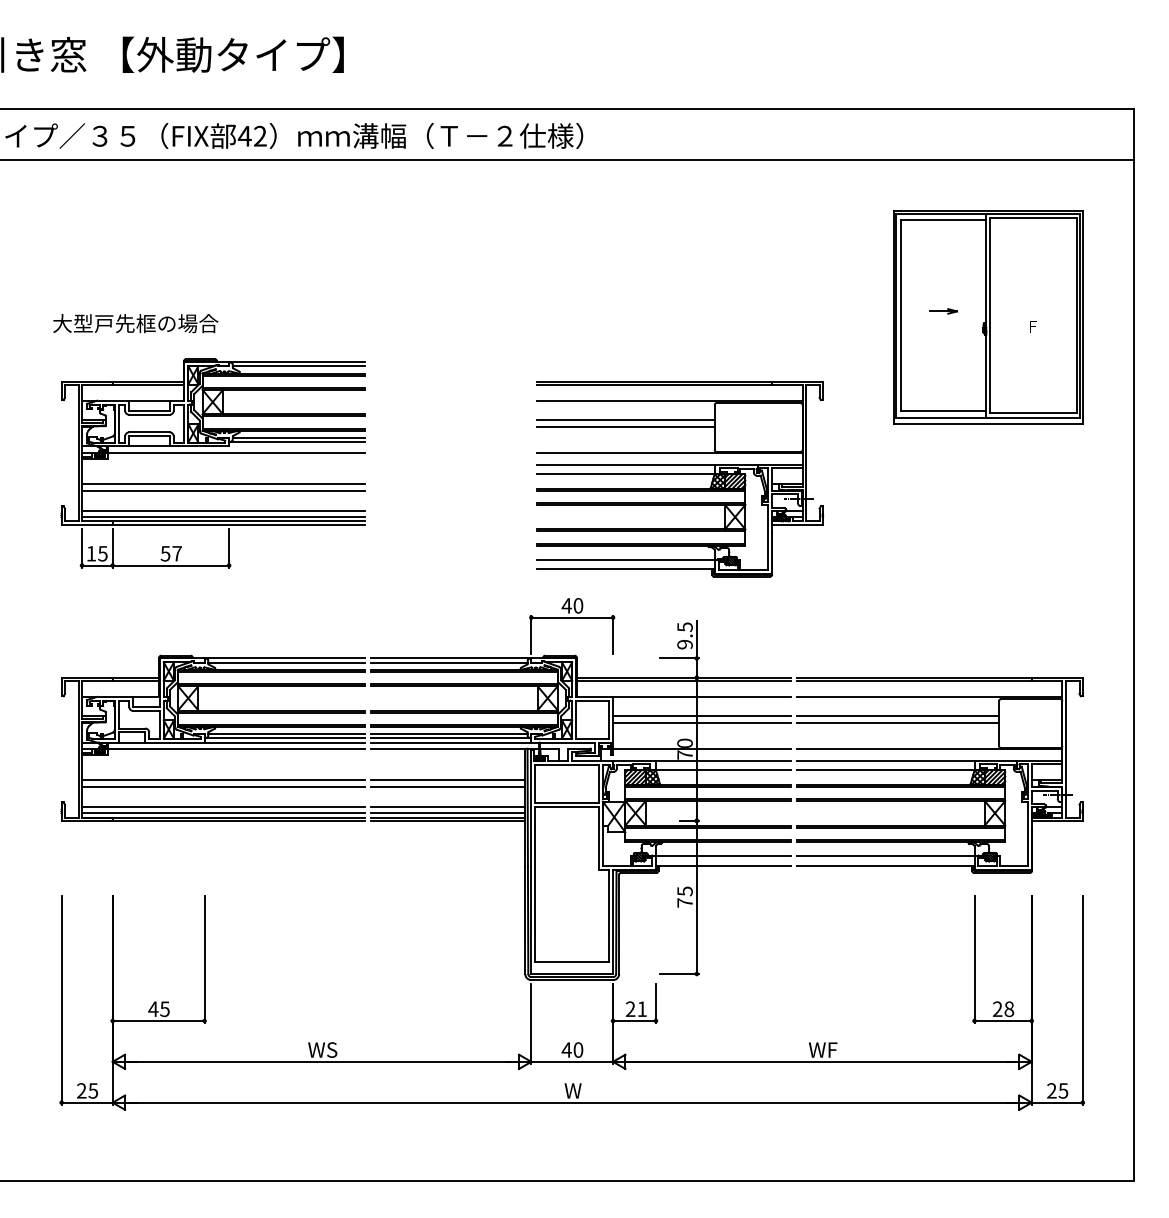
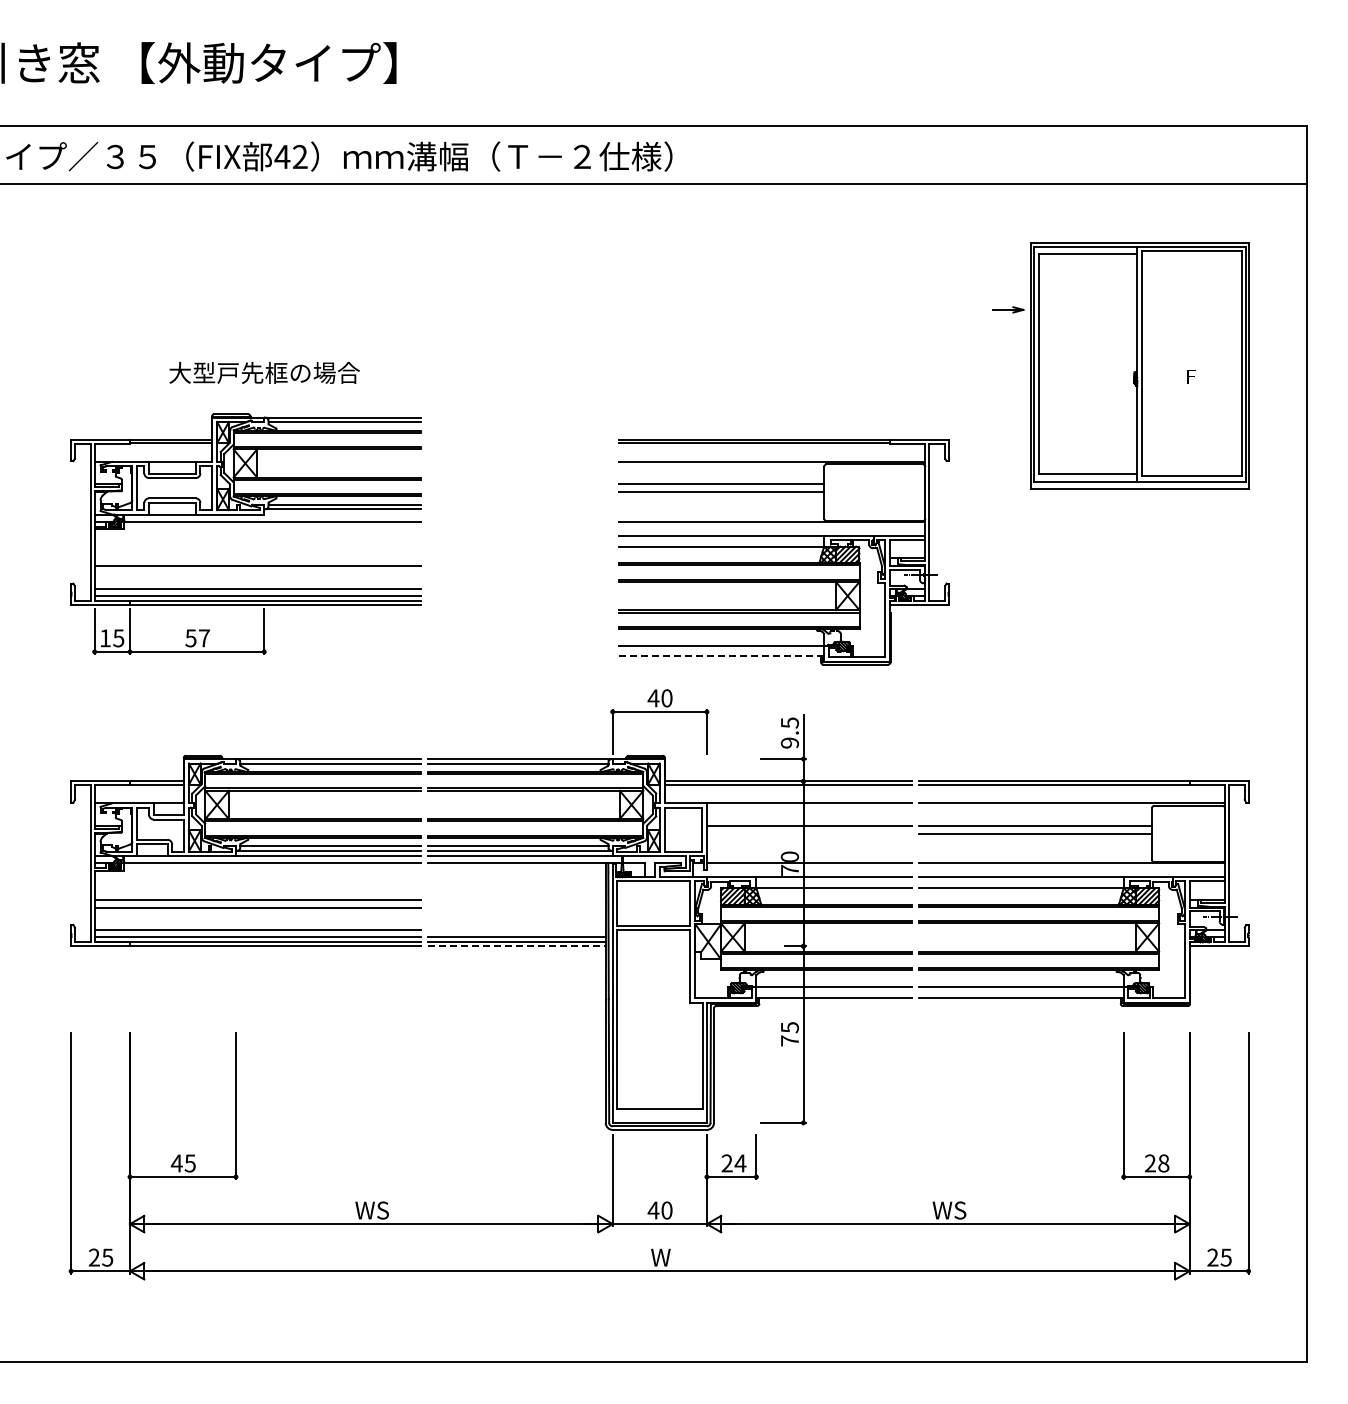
part: (943, 311) -> (1008, 309), moved
text: (135, 323) -> (264, 372), moved
line: (223, 484) -> (257, 558), removed
line: (626, 569) -> (722, 656), solid -> dashed
line: (701, 723) -> (808, 833), removed
line: (447, 780) -> (516, 899), removed
line: (447, 787) -> (516, 907), removed
line: (447, 806) -> (516, 929), removed
line: (447, 821) -> (516, 946), solid -> dashed
text: (642, 1009) -> (740, 1163), 21 -> 24
text: (832, 1050) -> (960, 1210), WF -> WS

